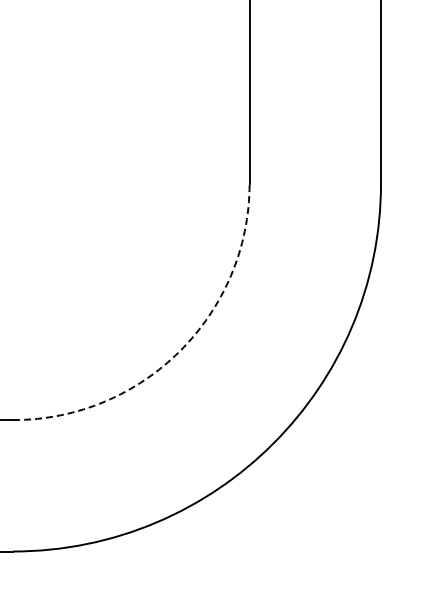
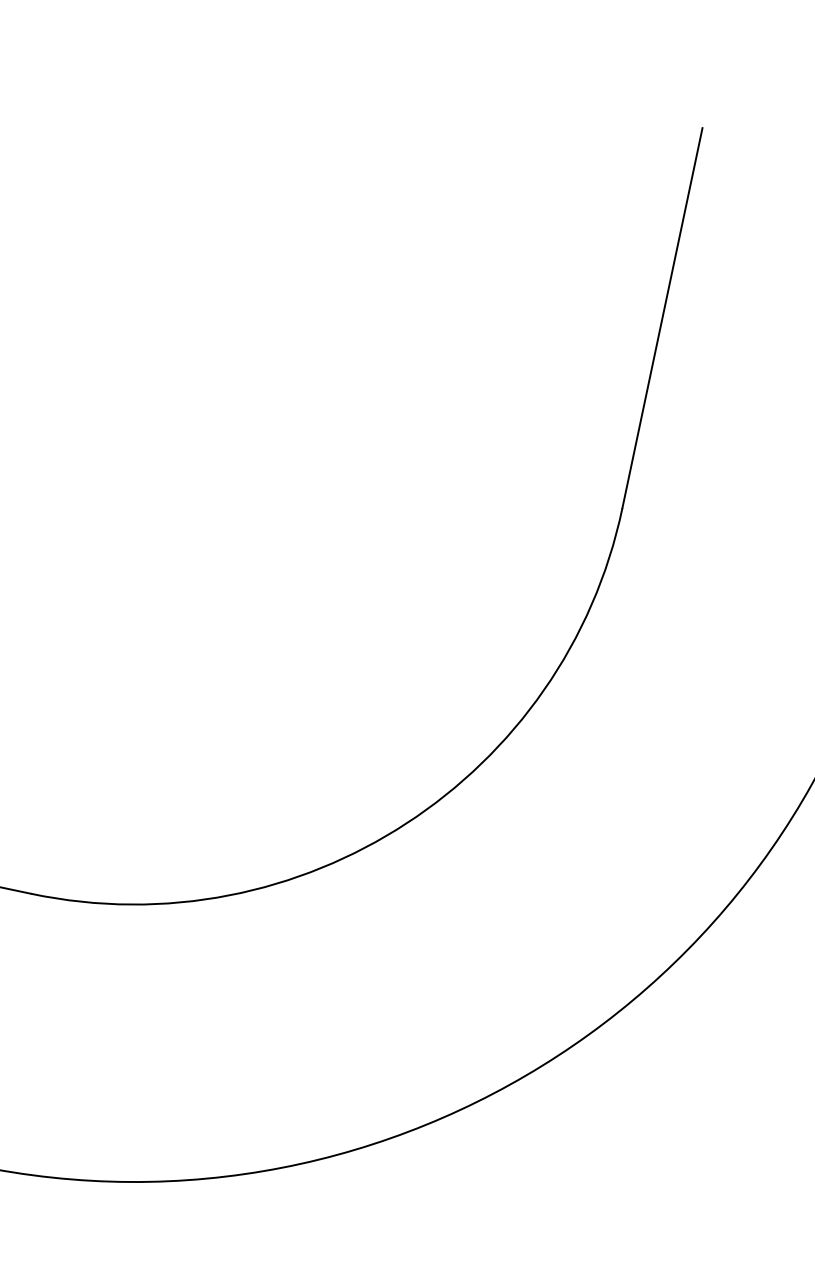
arc: (180, 350) -> (406, 822), dashed -> solid

